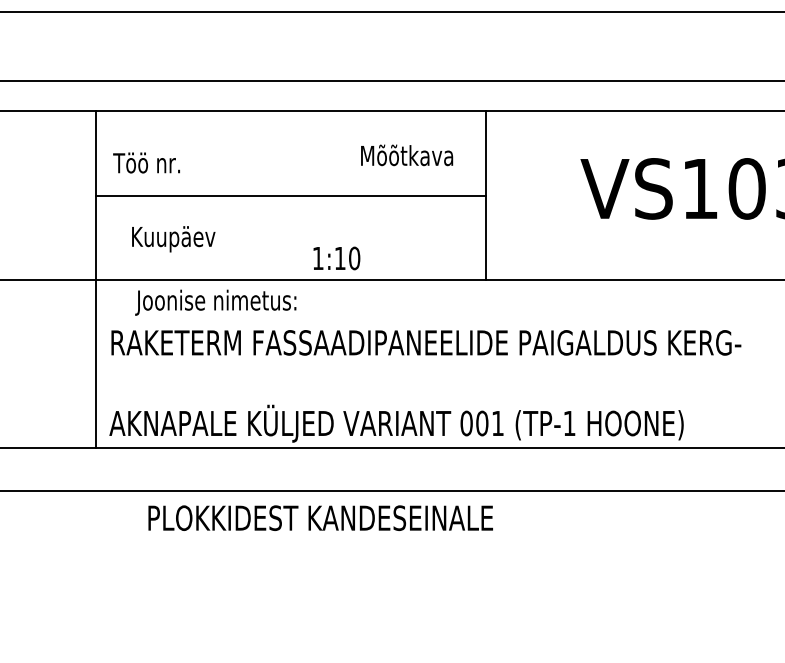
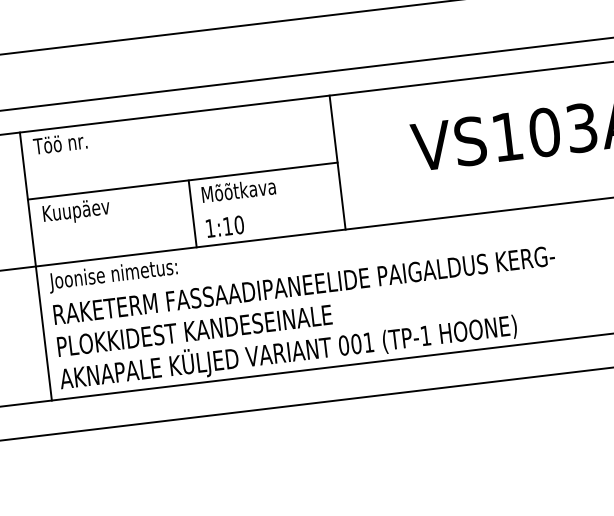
text: (407, 155) -> (239, 190), moved
text: (146, 162) -> (60, 143), moved
line: (298, 237) -> (192, 213), added
text: (173, 239) -> (76, 212), moved
text: (215, 302) -> (113, 275), moved
text: (320, 517) -> (194, 330), moved

